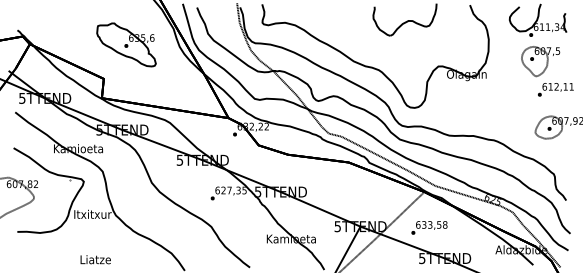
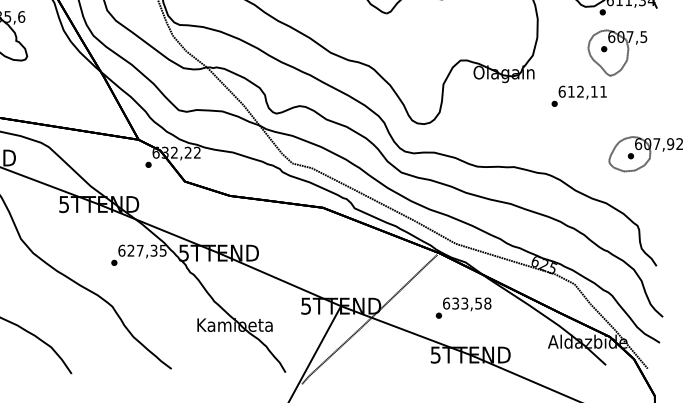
text: (555, 89) -> (578, 95), moved
text: (429, 227) -> (463, 307), moved

